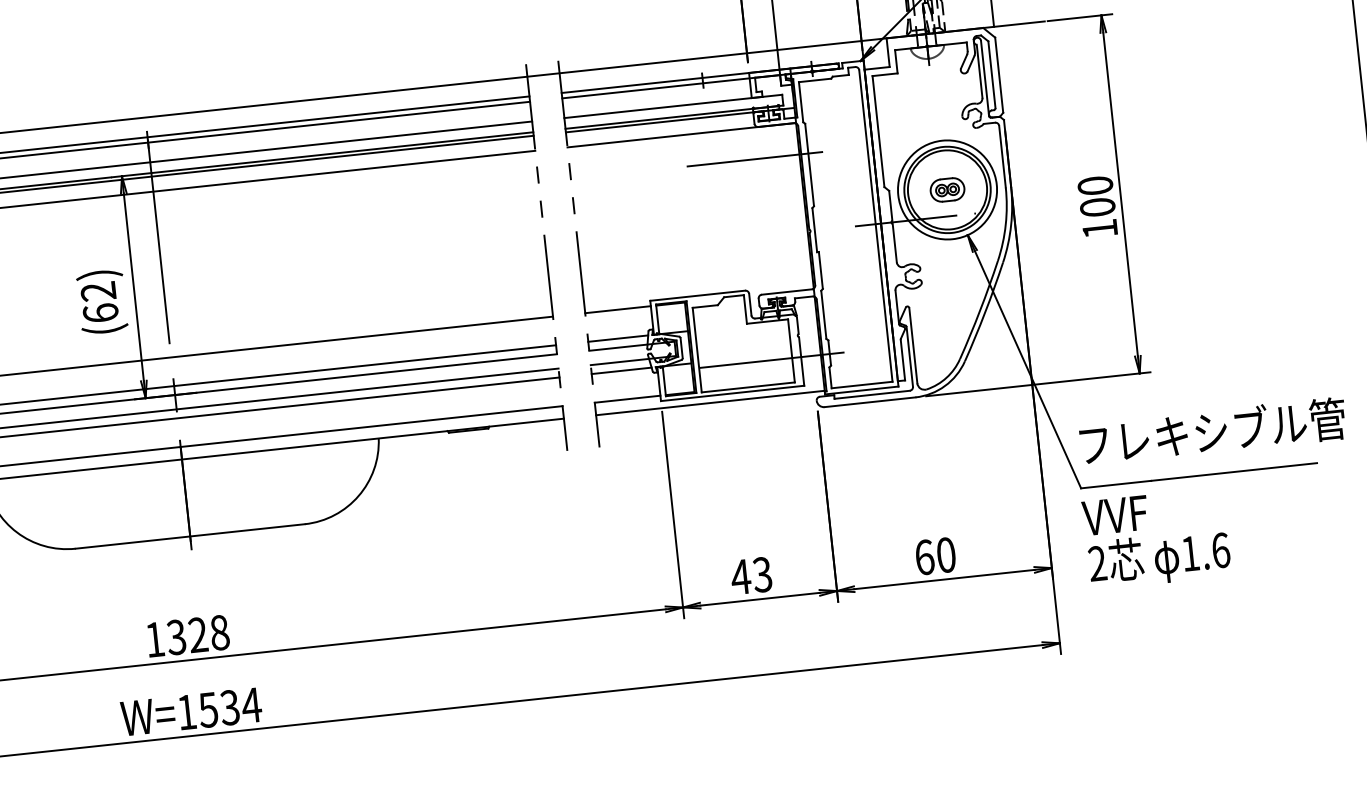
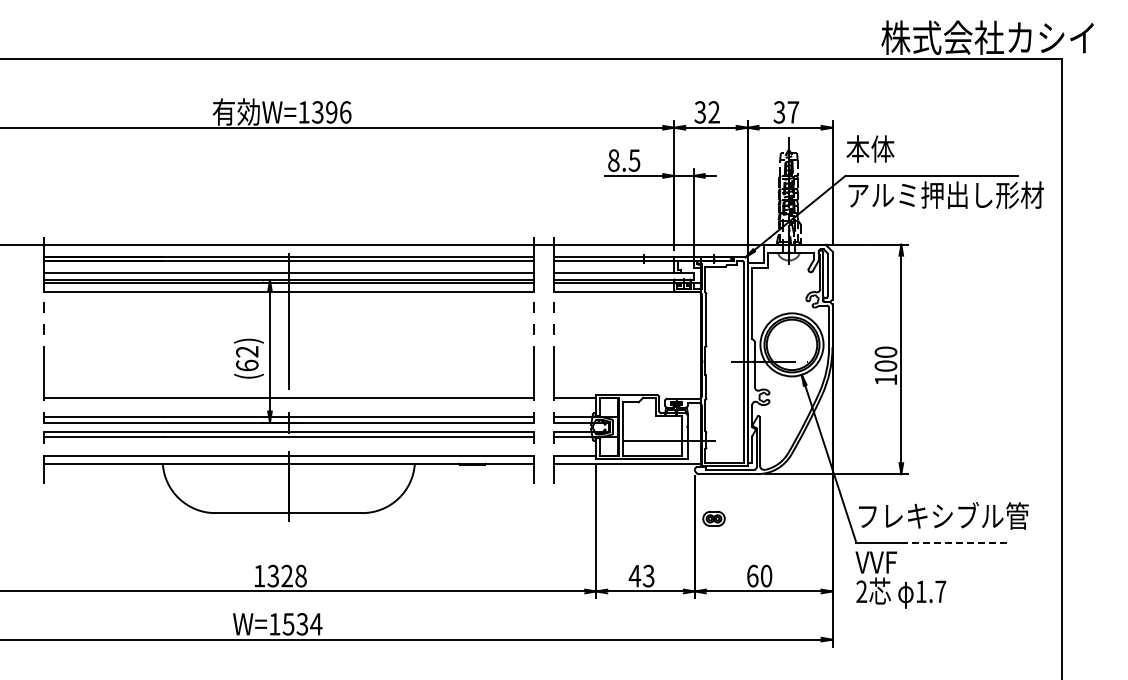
line: (754, 159) -> (671, 312), removed
part: (946, 189) -> (713, 518), moved
line: (1234, 471) -> (954, 542), solid -> dashed
text: (1220, 550) -> (940, 591), 1.6 -> 1.7

